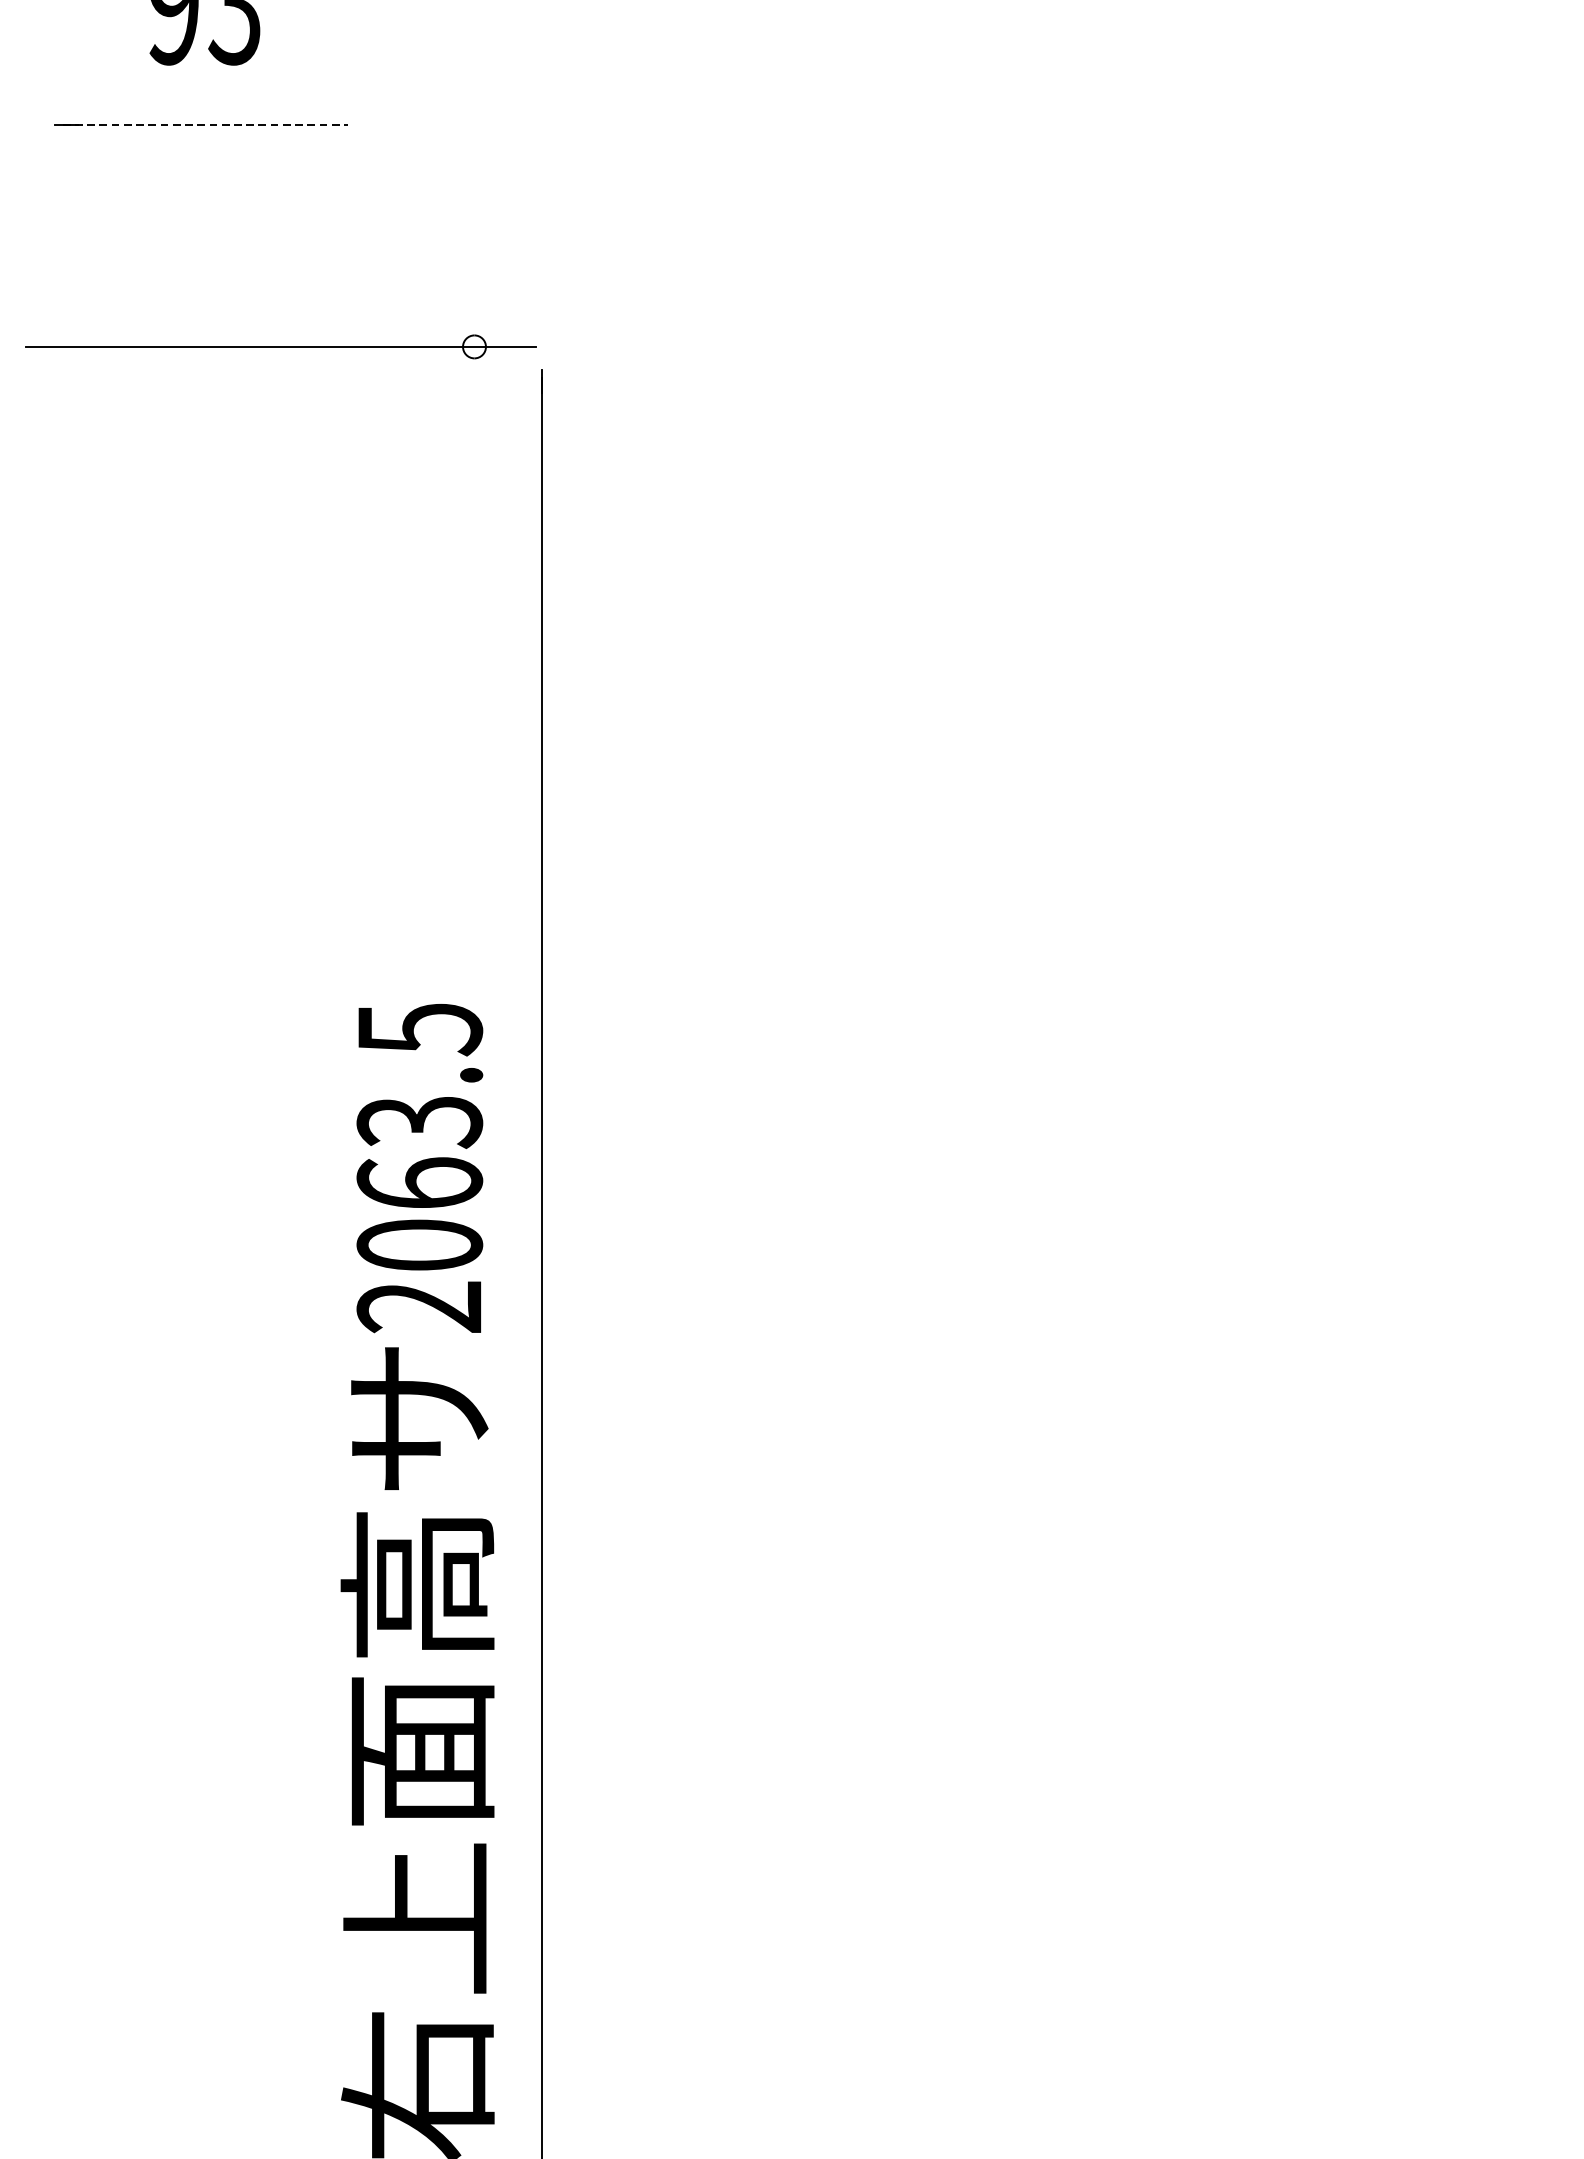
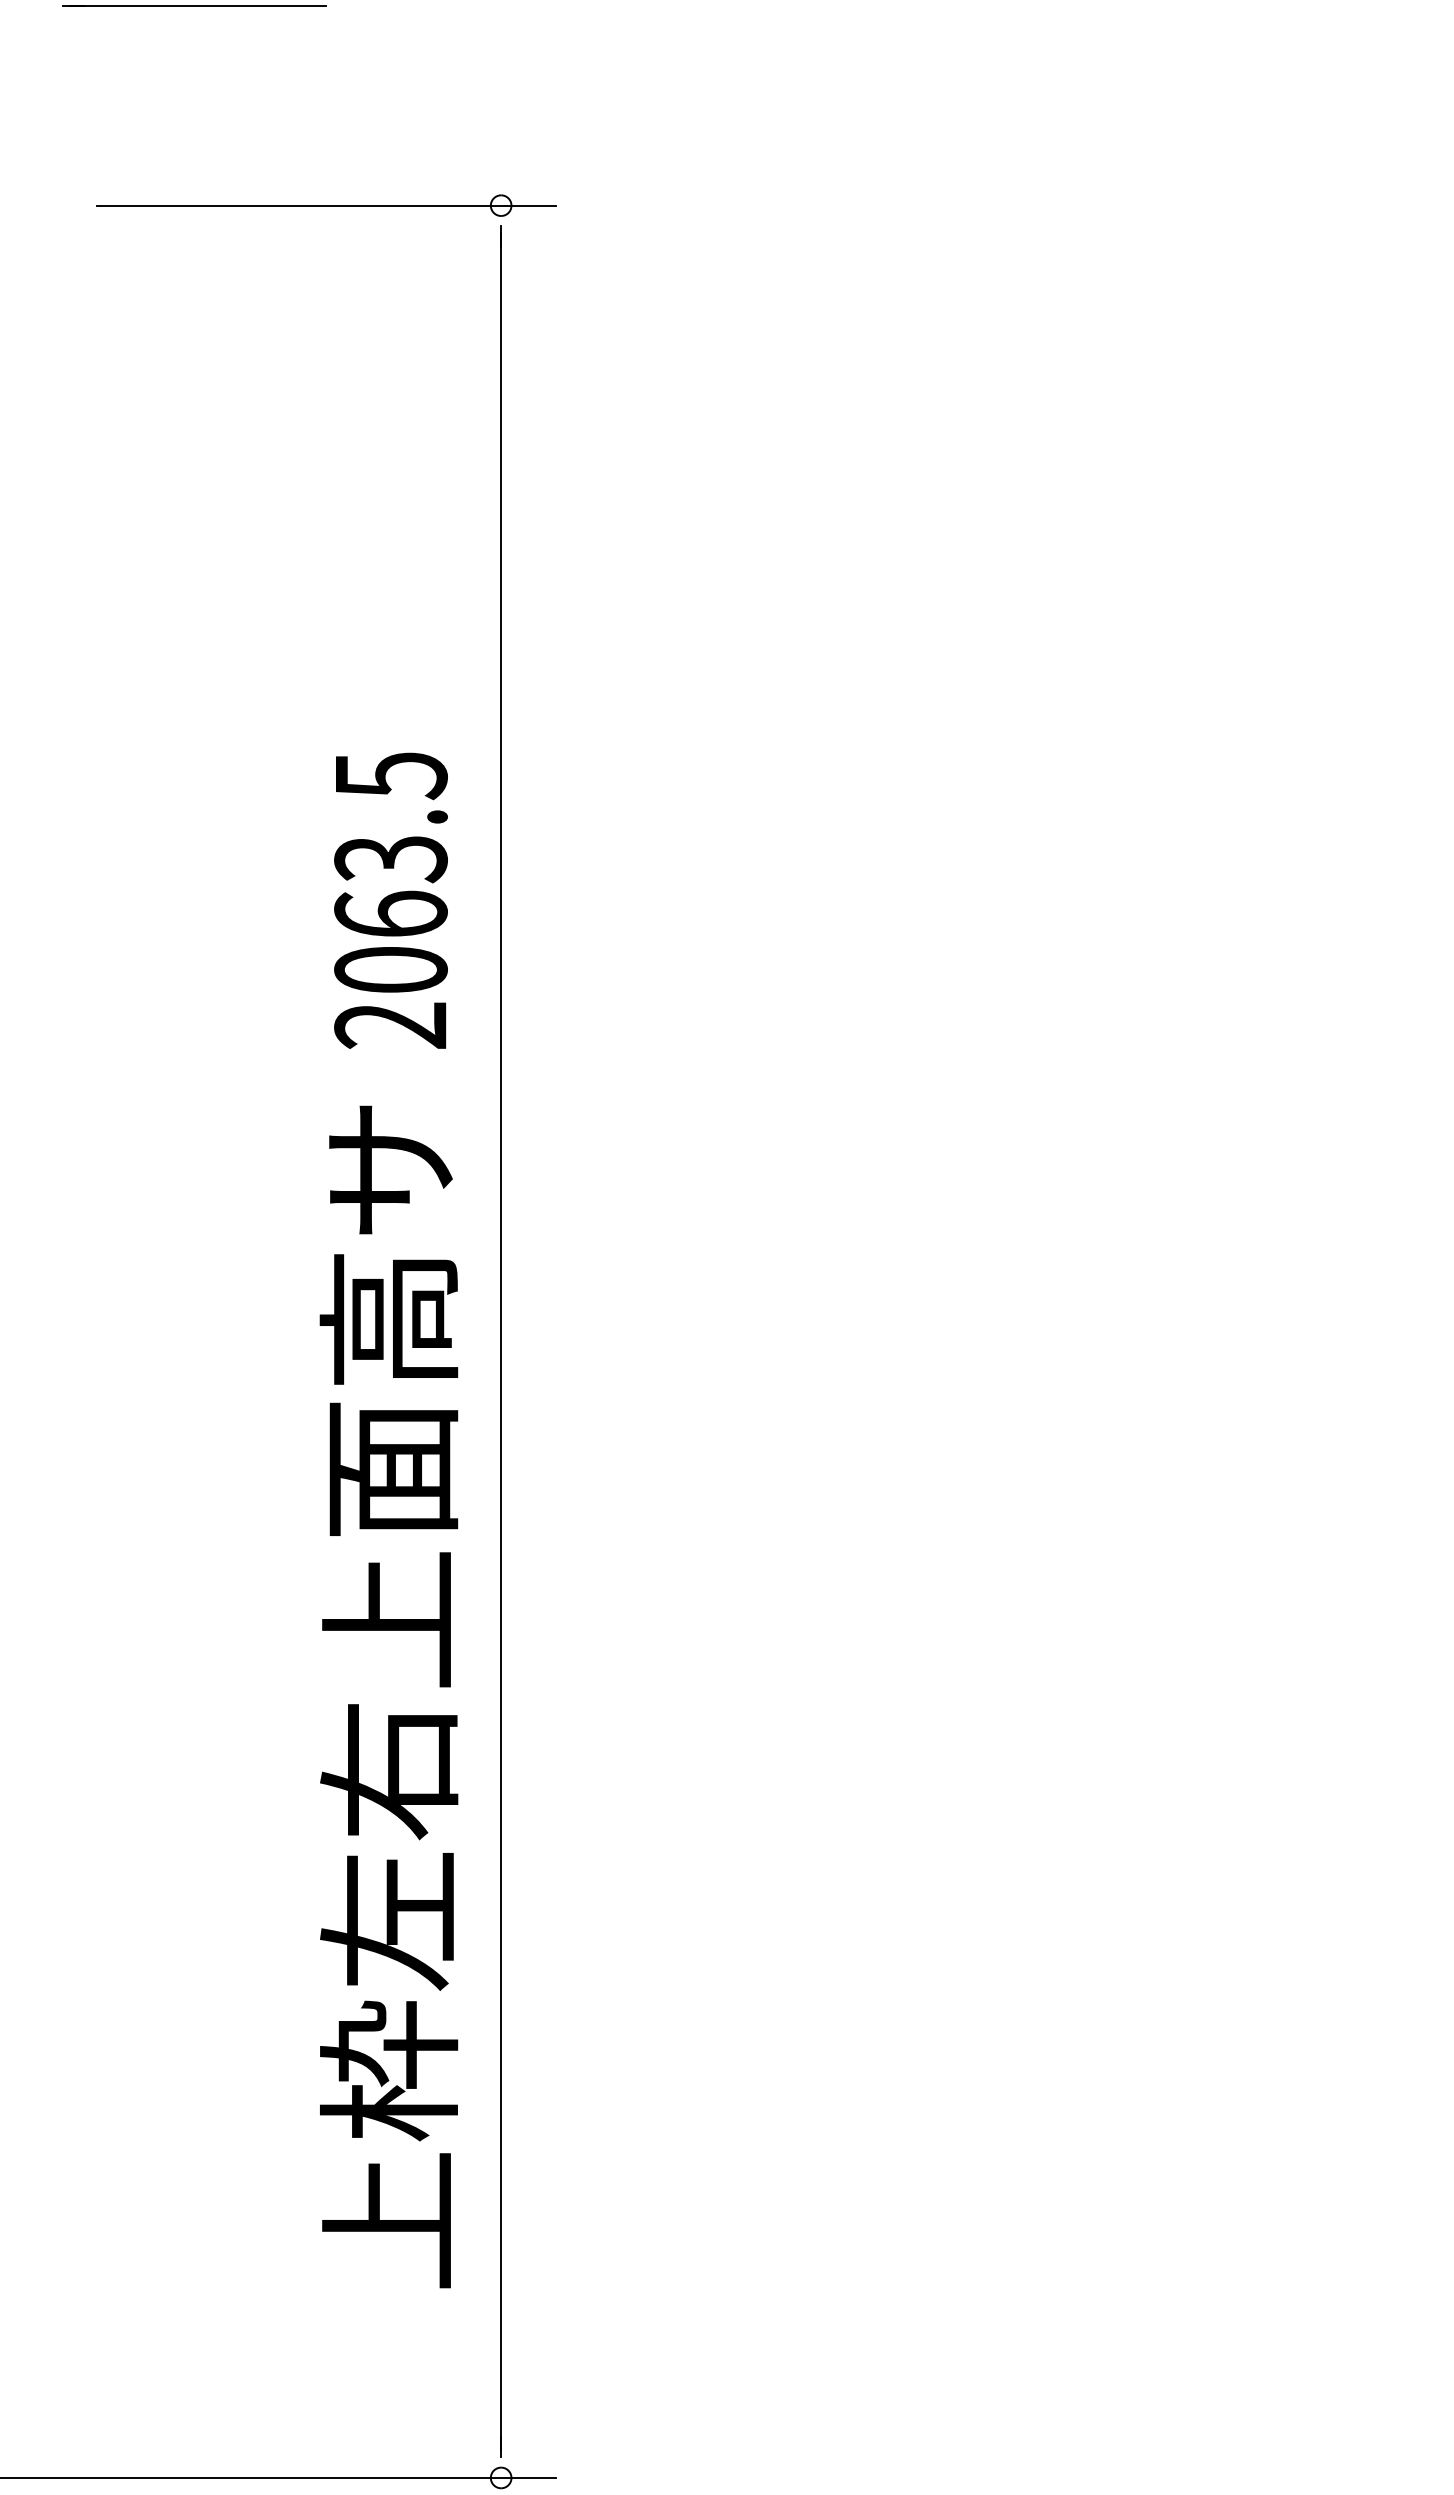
line: (205, 124) -> (198, 5), dashed -> solid
part: (280, 346) -> (326, 205), moved
text: (419, 1168) -> (390, 900), moved

